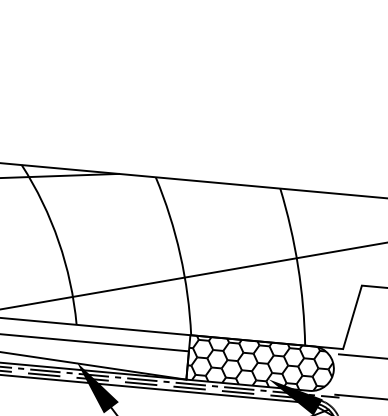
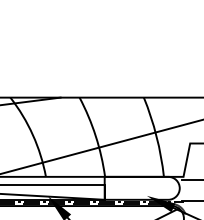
hatch: (259, 362) -> (141, 187), removed

